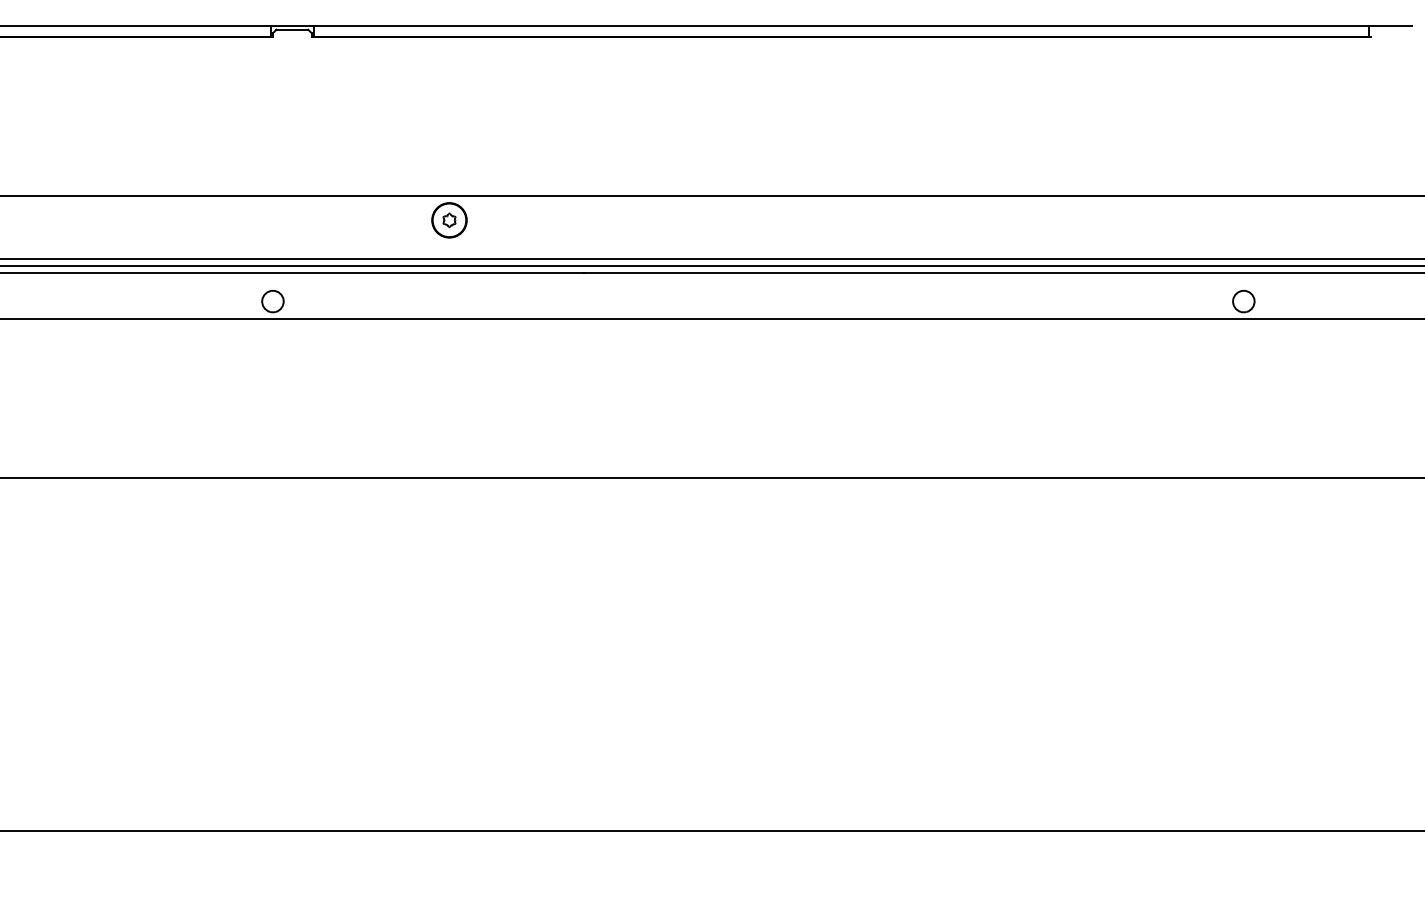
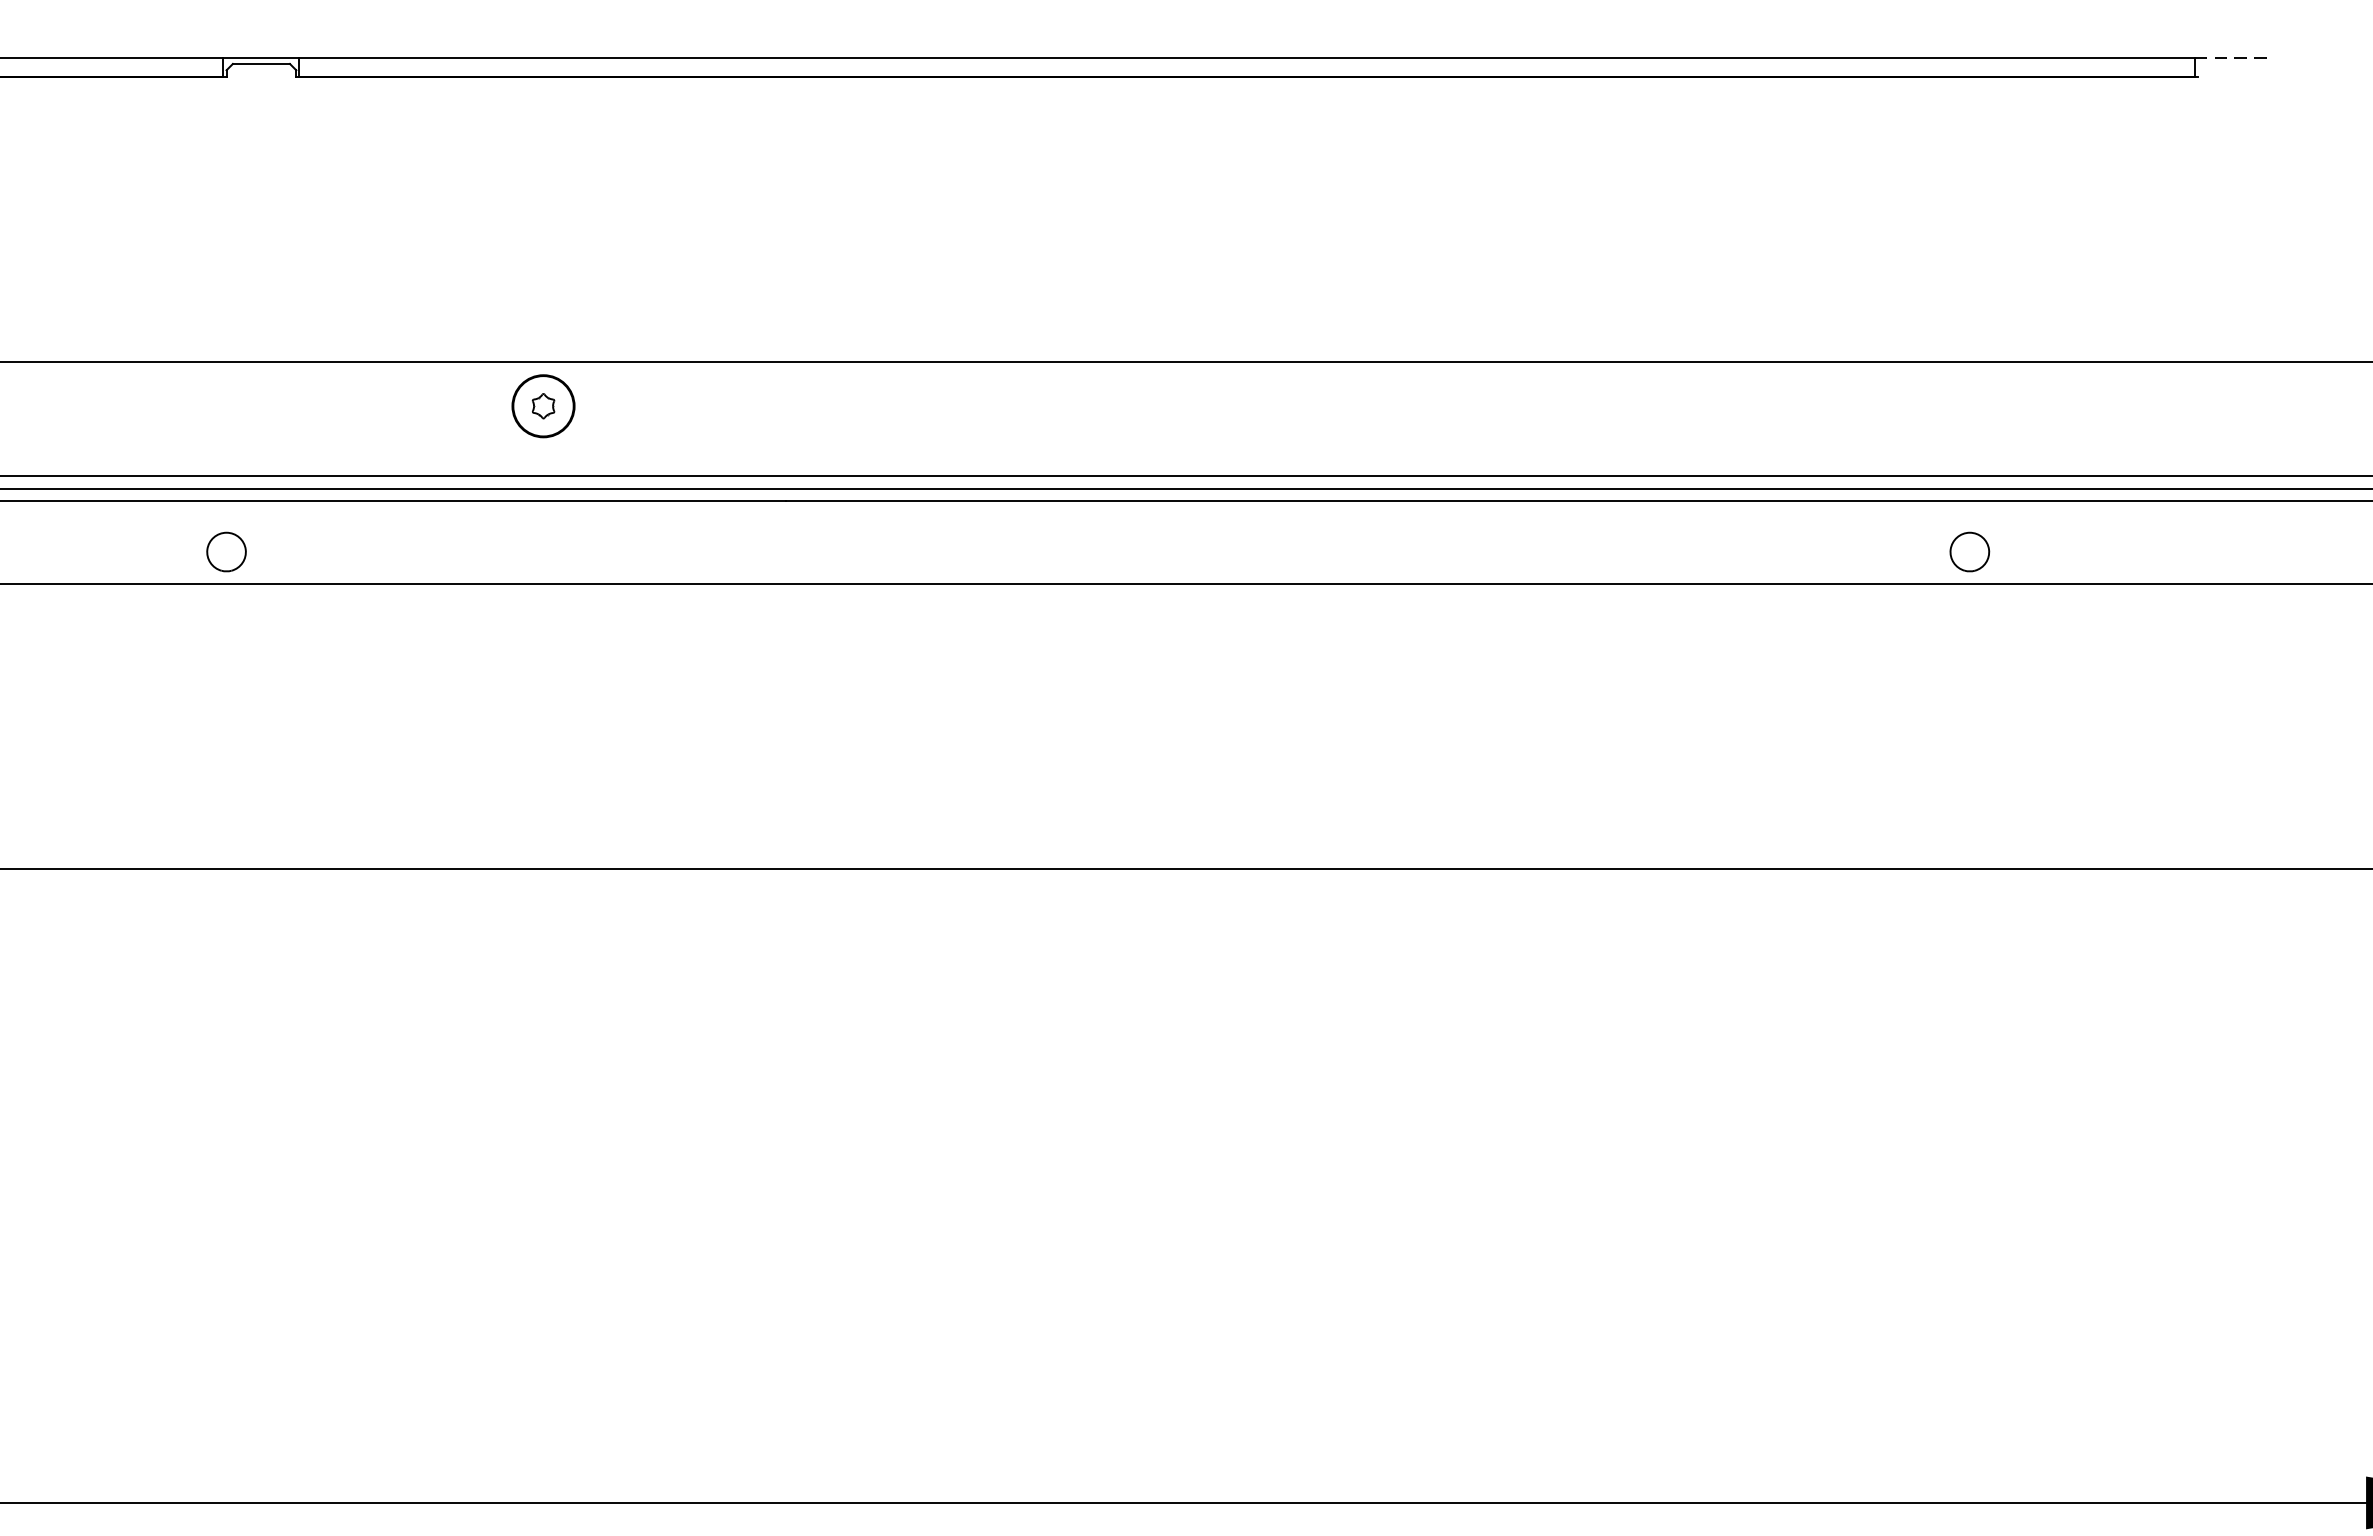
line: (1390, 26) -> (2233, 58), solid -> dashed

